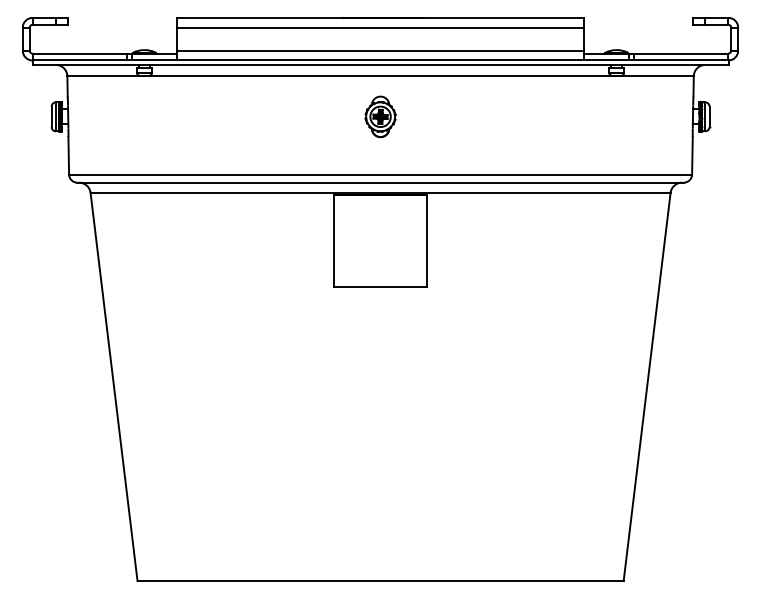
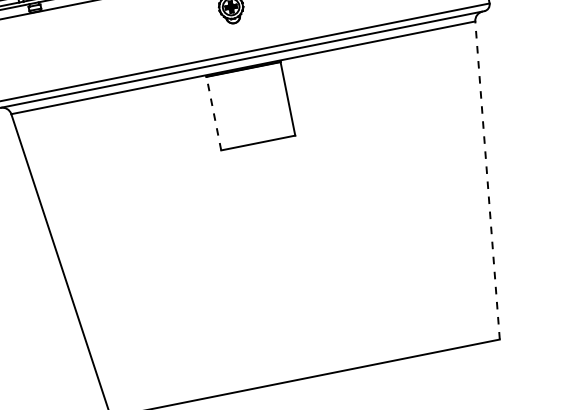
line: (334, 240) -> (214, 113), solid -> dashed
line: (647, 386) -> (487, 180), solid -> dashed

